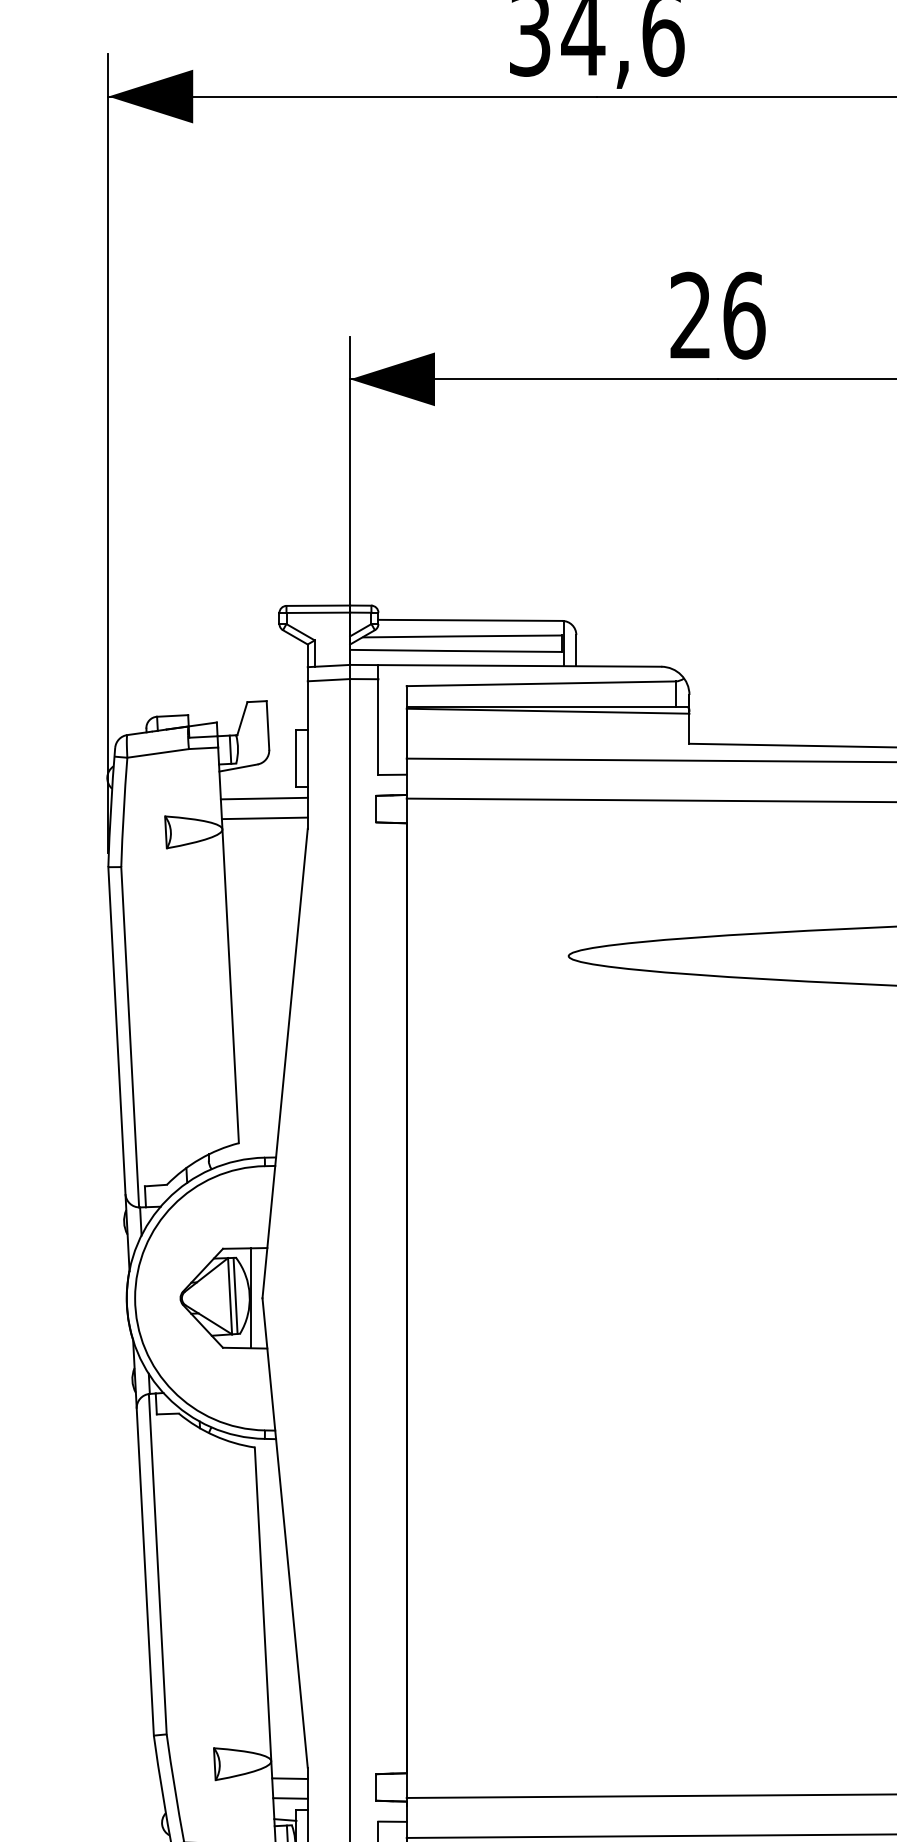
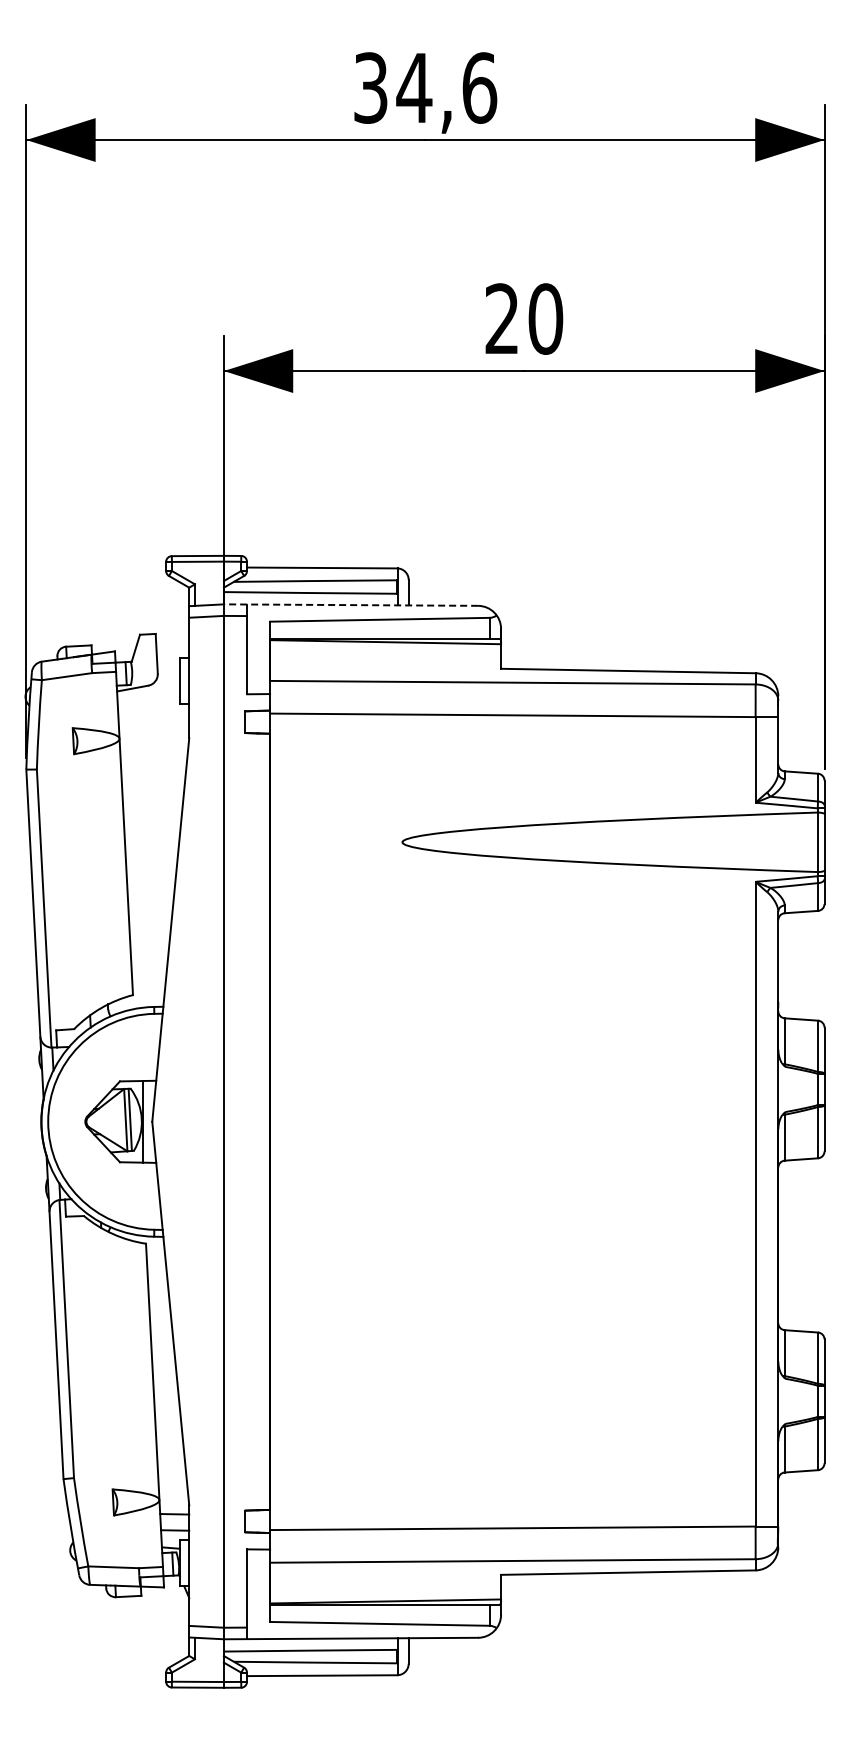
text: (743, 315) -> (545, 318), 26 -> 20
line: (505, 666) -> (350, 605), solid -> dashed
line: (263, 798) -> (153, 713), removed
line: (265, 818) -> (154, 729), removed

